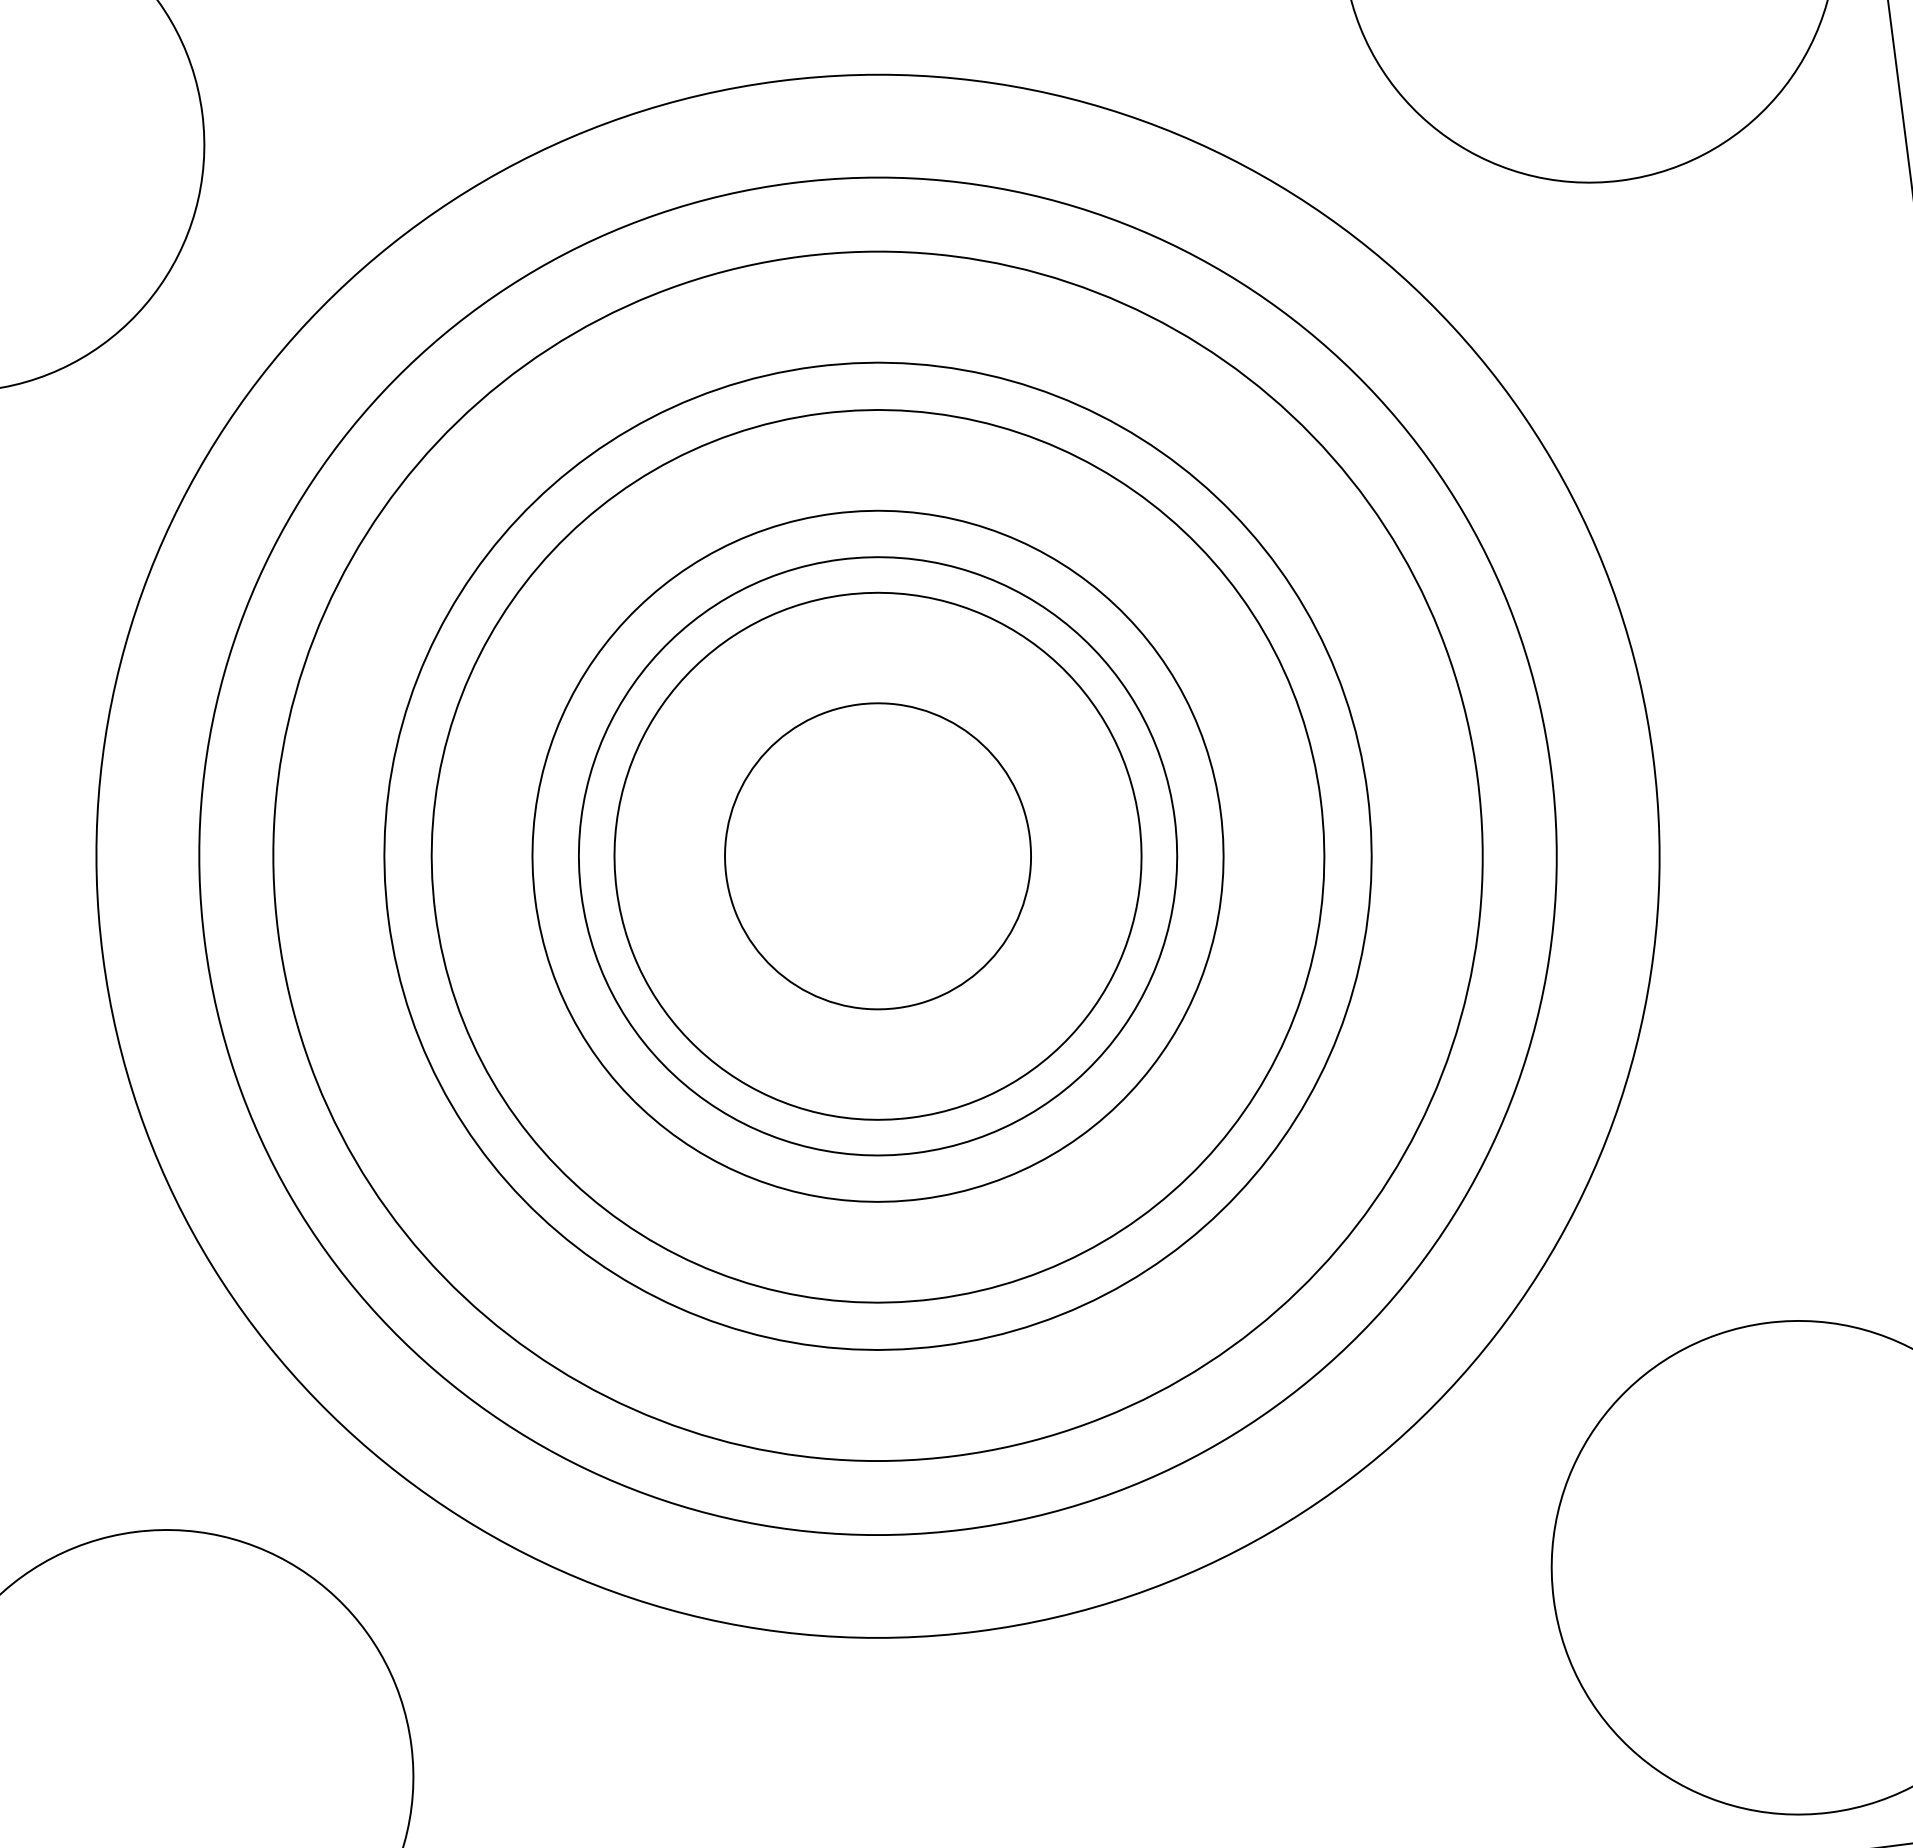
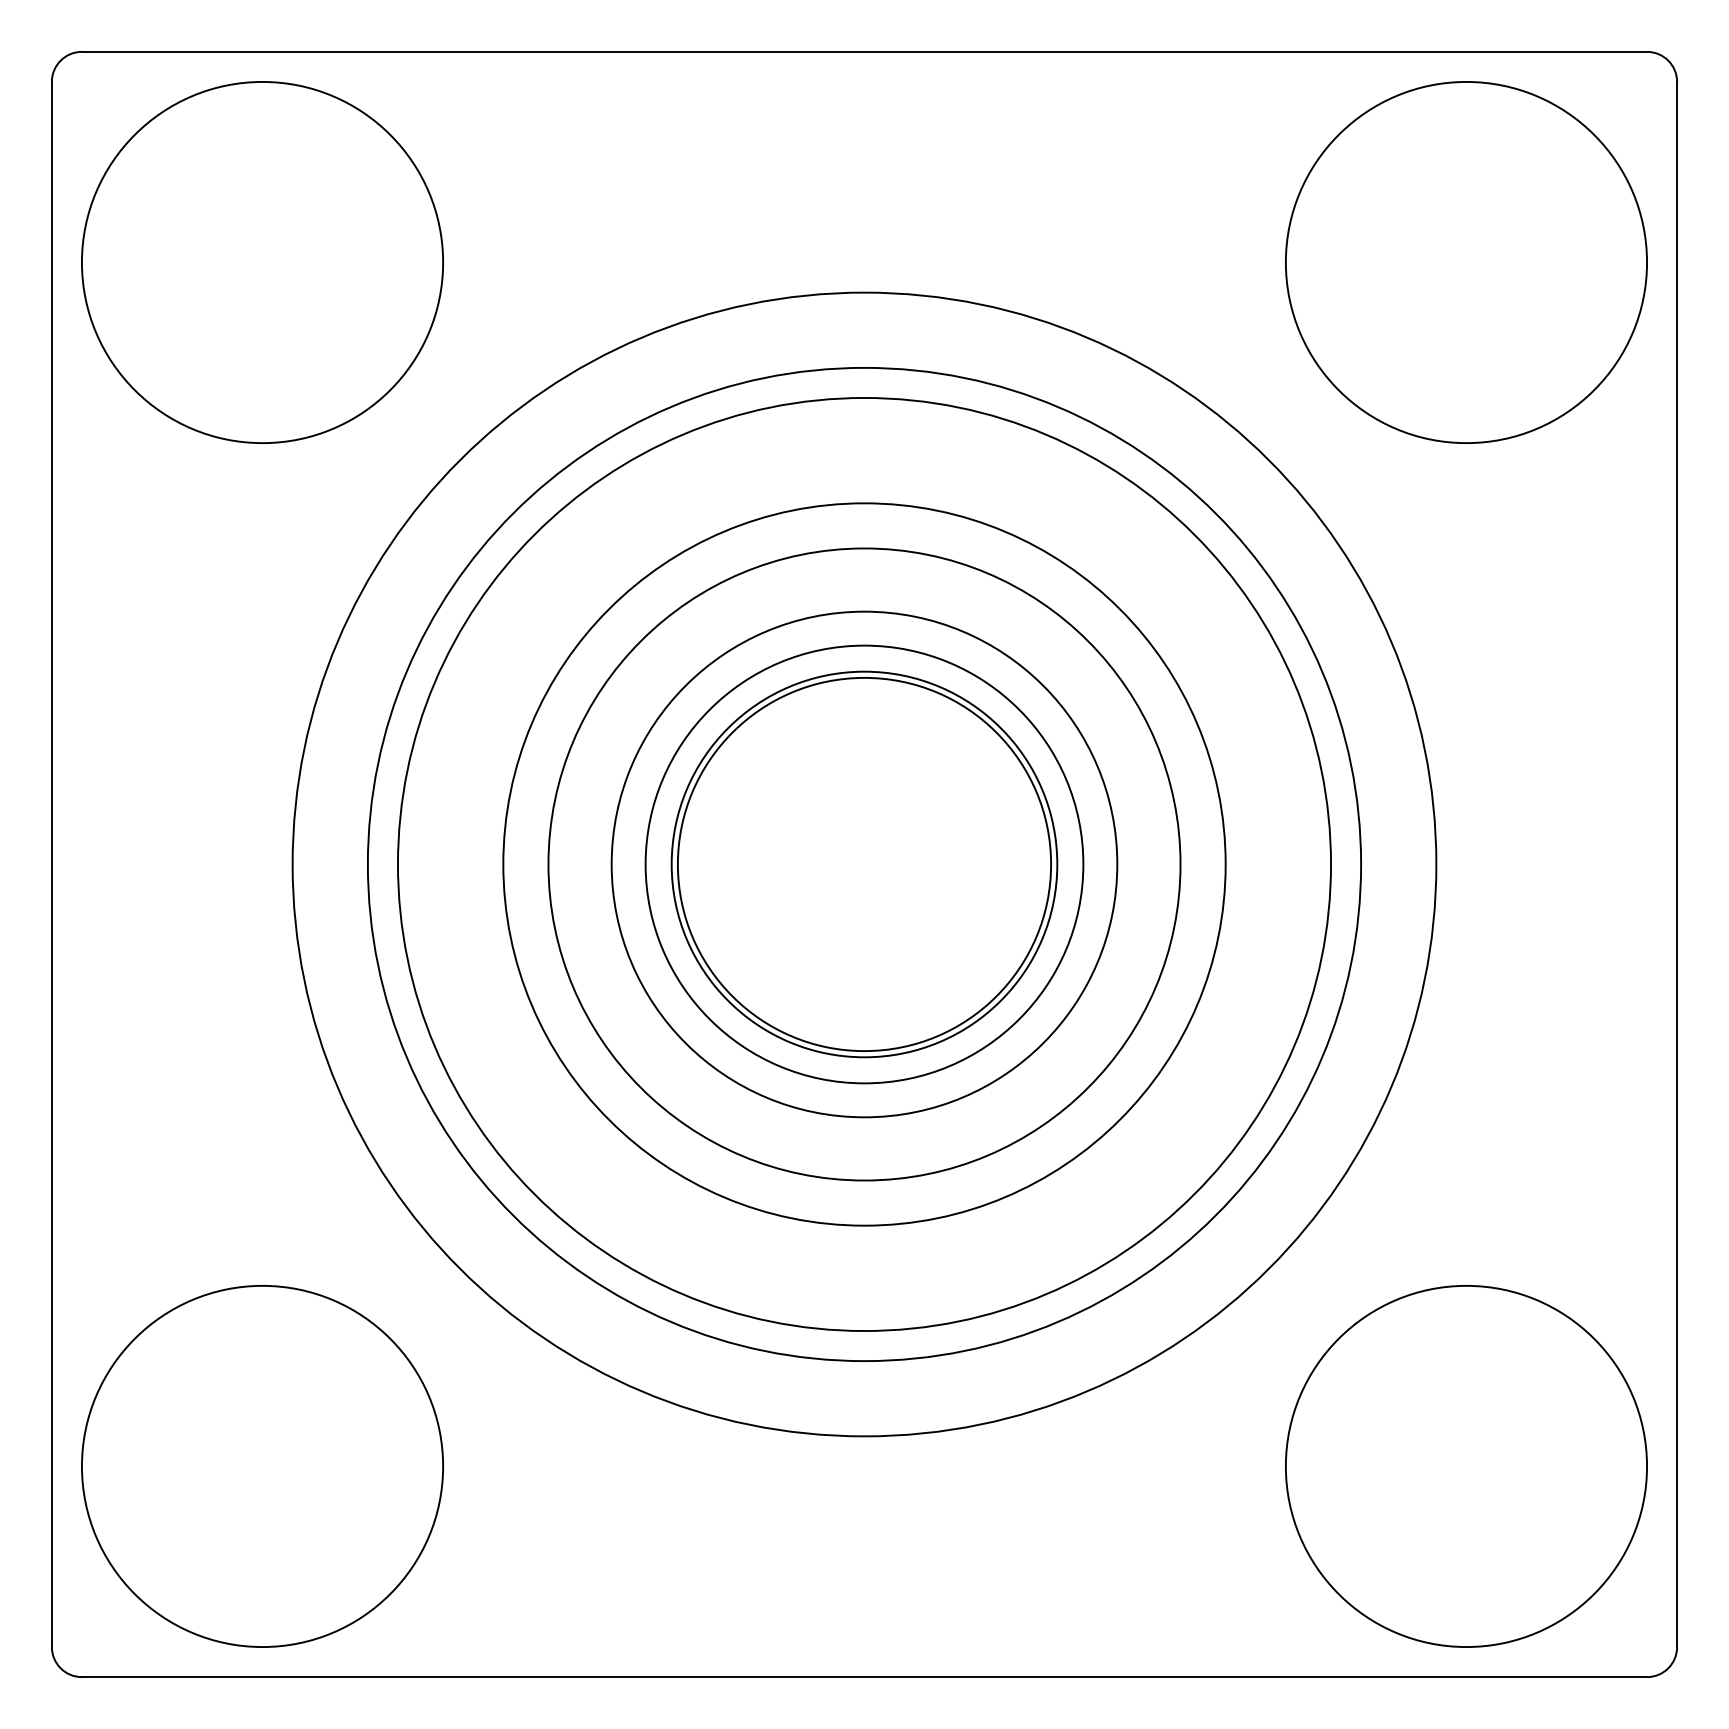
circle: (878, 856) -> (864, 864), size x0.71
circle: (878, 856) -> (864, 864), size x1.43
circle: (878, 856) -> (864, 864), size x1.67

